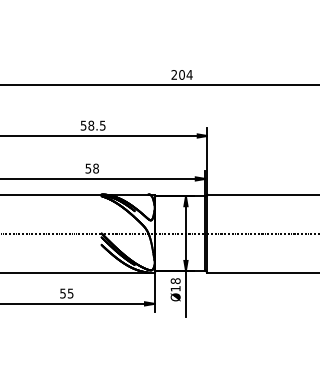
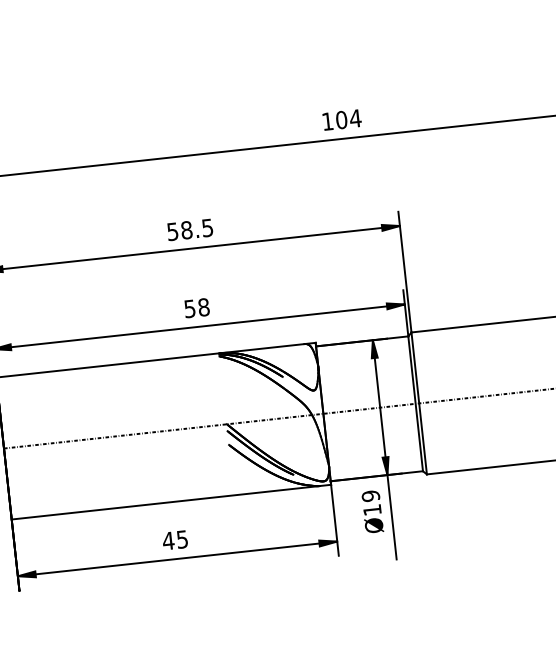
text: (173, 74) -> (326, 120), 204 -> 104
text: (175, 281) -> (370, 496), Ø18 -> Ø19
text: (62, 293) -> (167, 540), 55 -> 45

